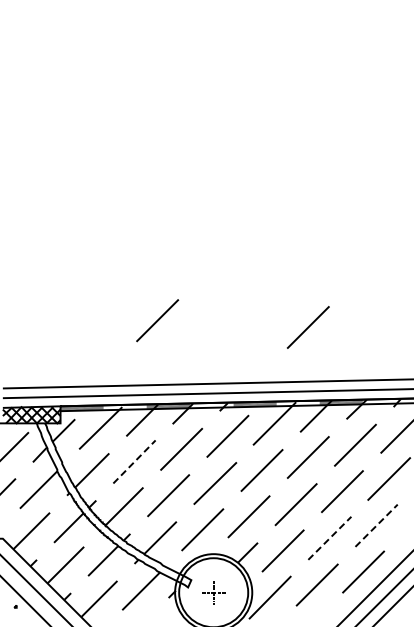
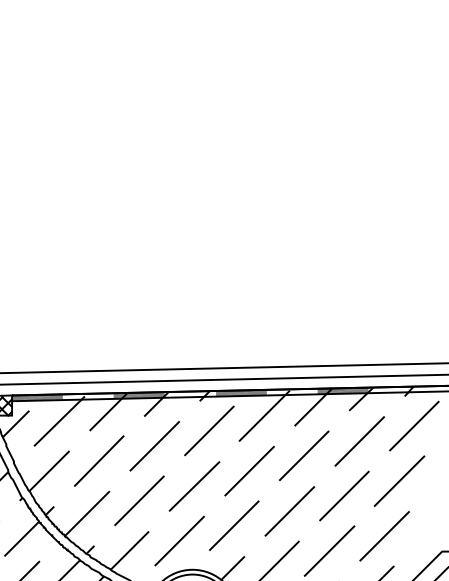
line: (157, 320) -> (126, 294), removed
line: (307, 327) -> (303, 302), removed
line: (134, 461) -> (99, 460), dashed -> solid
line: (376, 525) -> (384, 536), dashed -> solid
line: (330, 537) -> (330, 550), dashed -> solid

